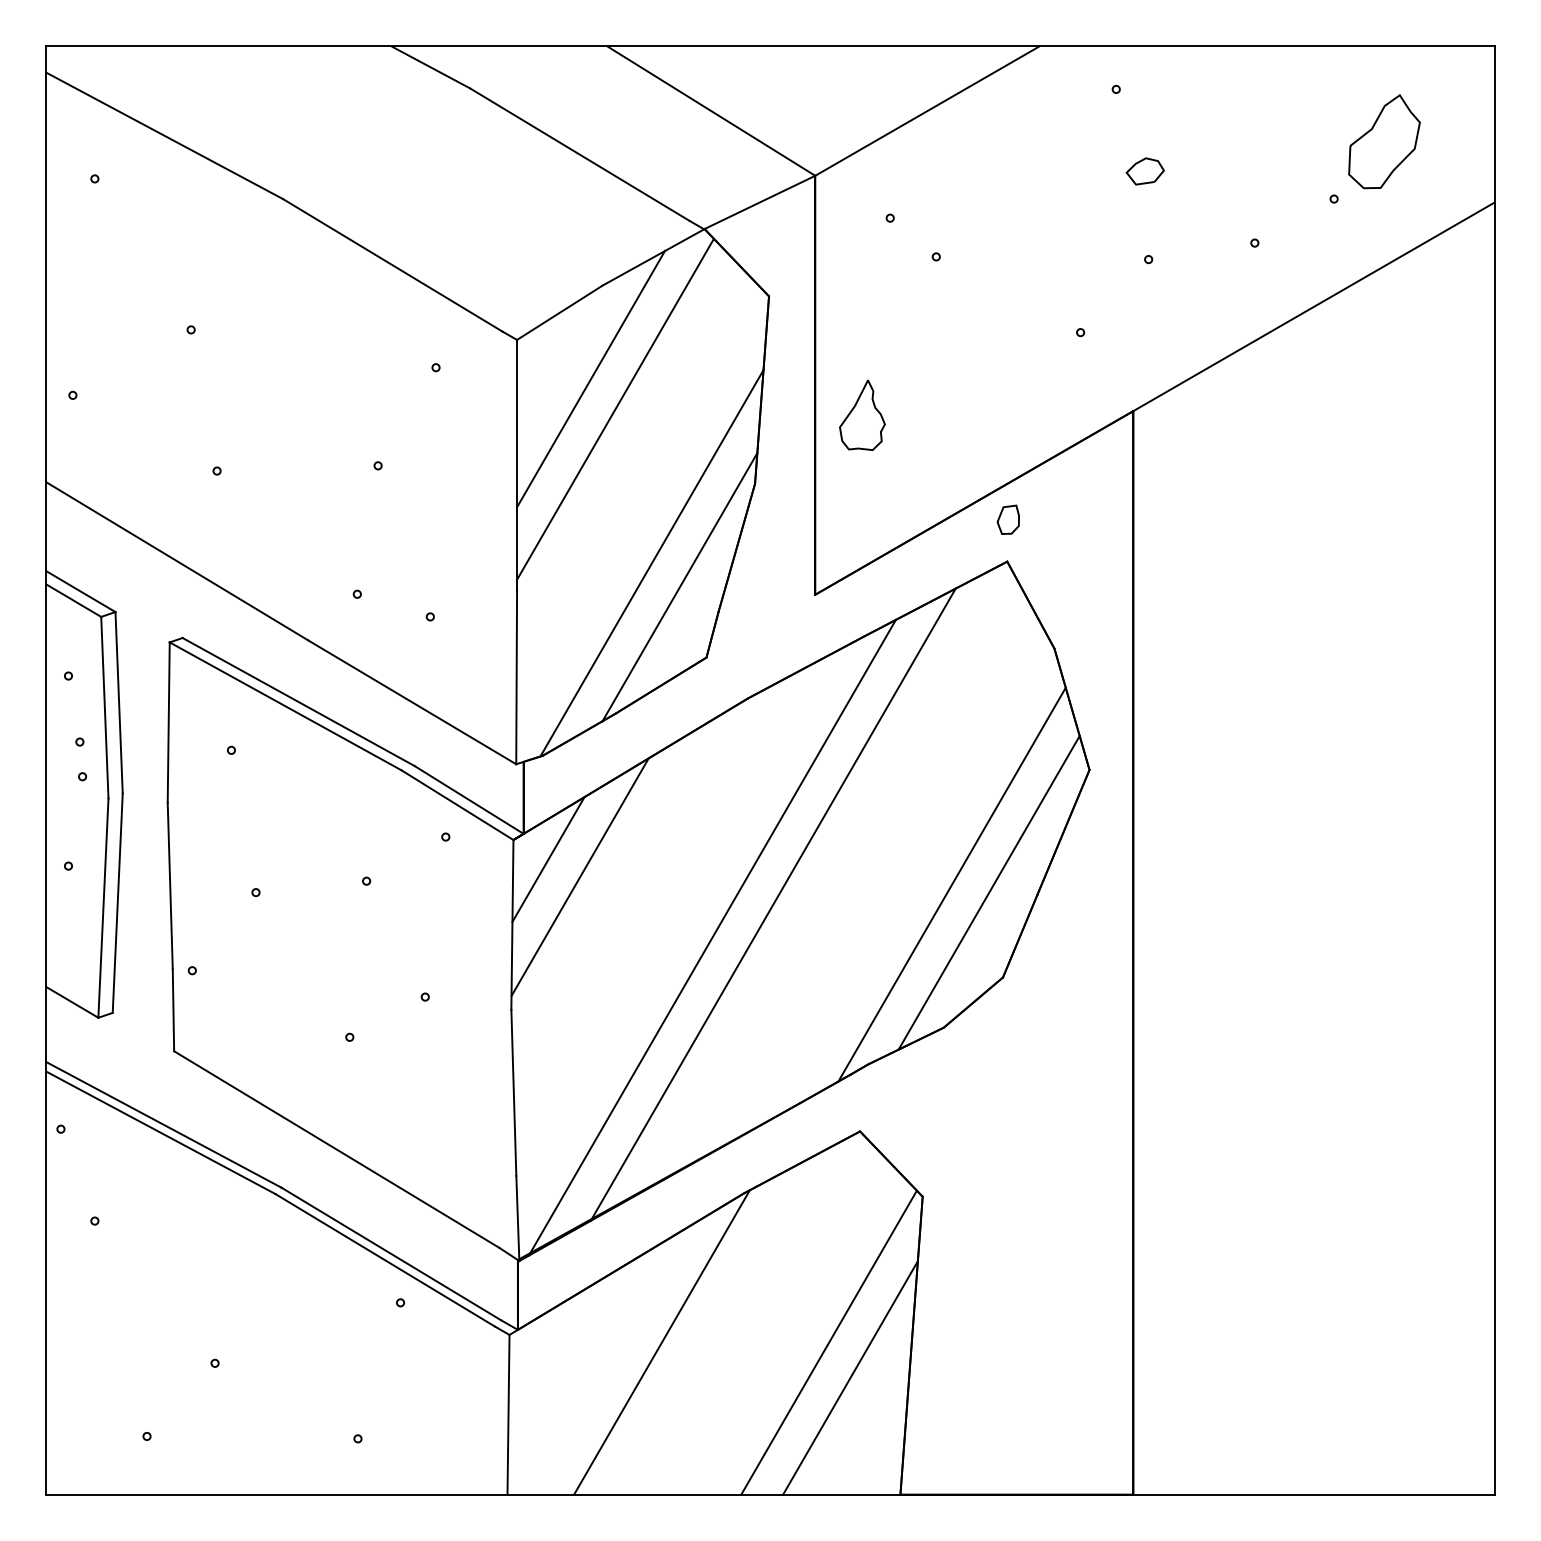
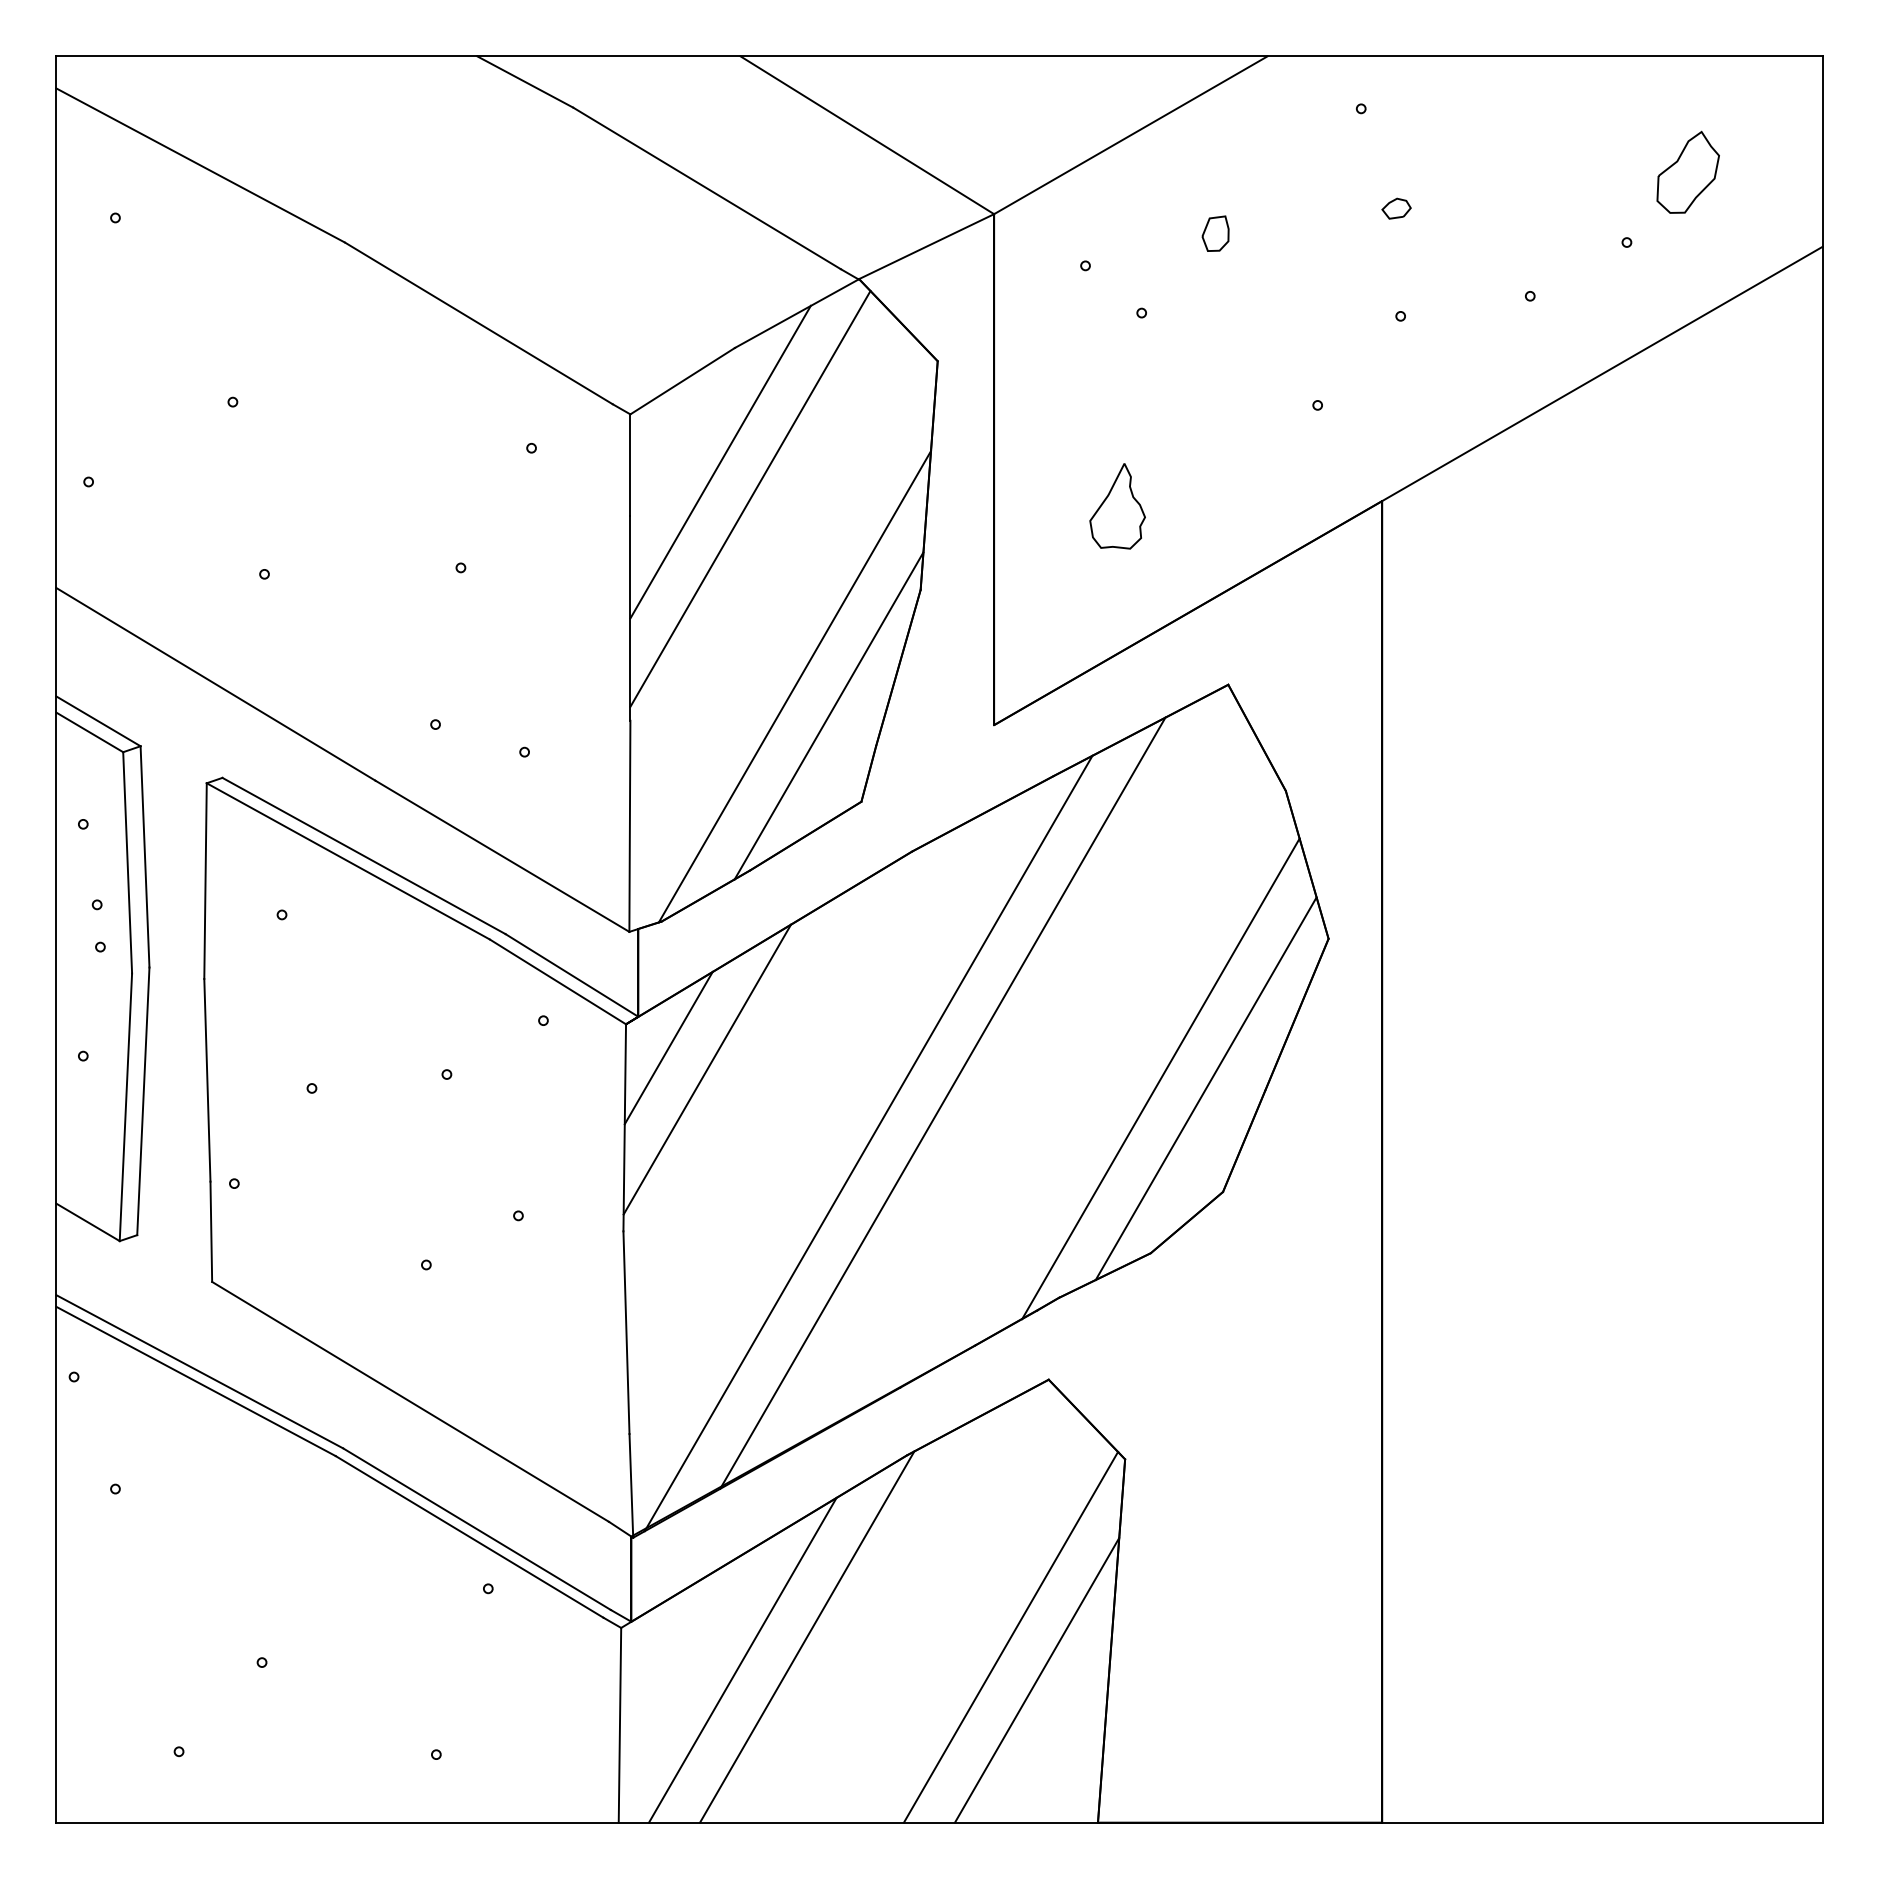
part: (1383, 140) -> (1687, 171), size x0.71
part: (1145, 171) -> (1396, 208), size x0.62
part: (862, 415) -> (1117, 506), moved
part: (1008, 519) -> (1215, 233), moved
line: (608, 1360) -> (742, 1659), added

